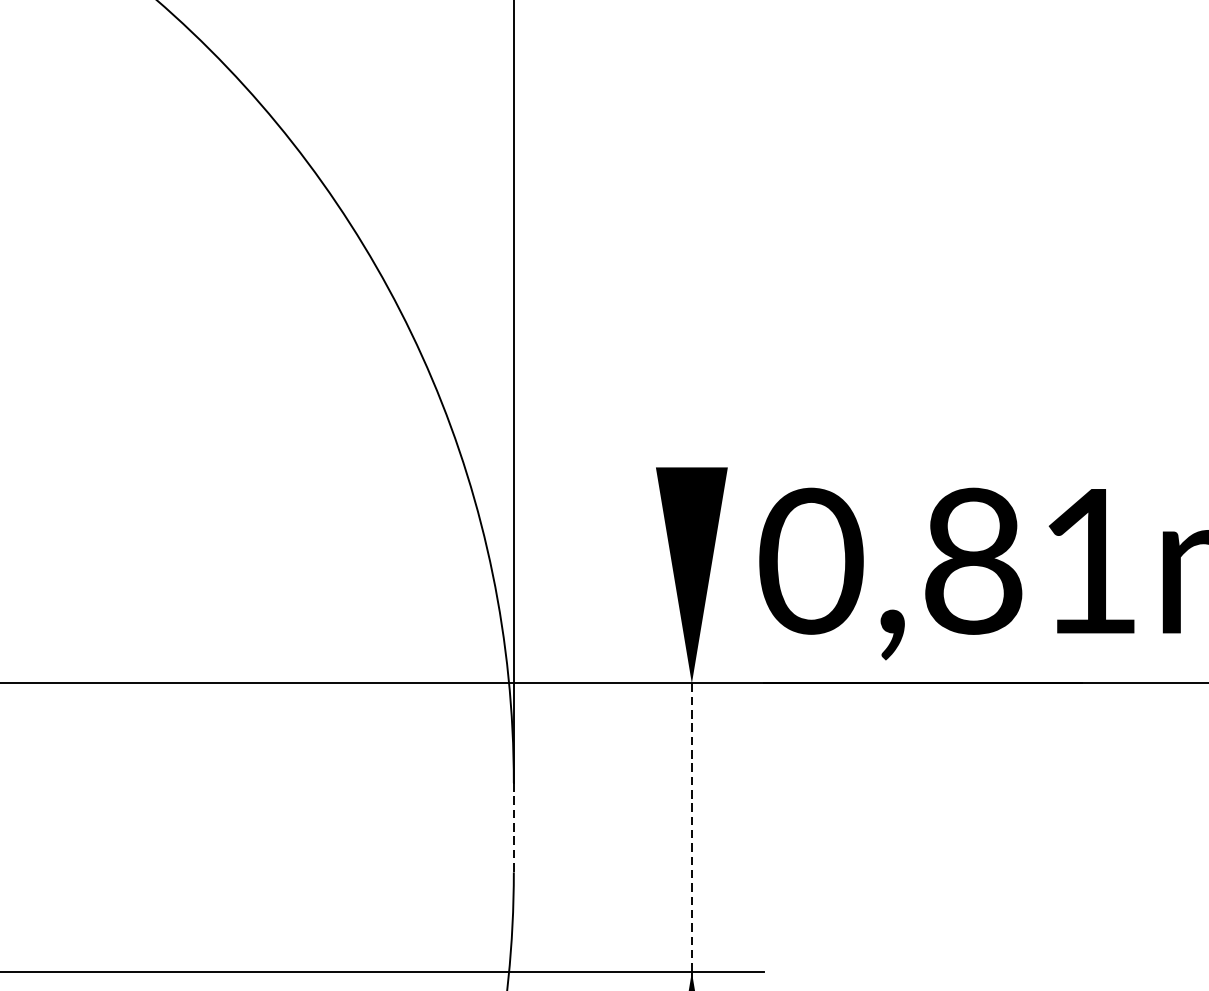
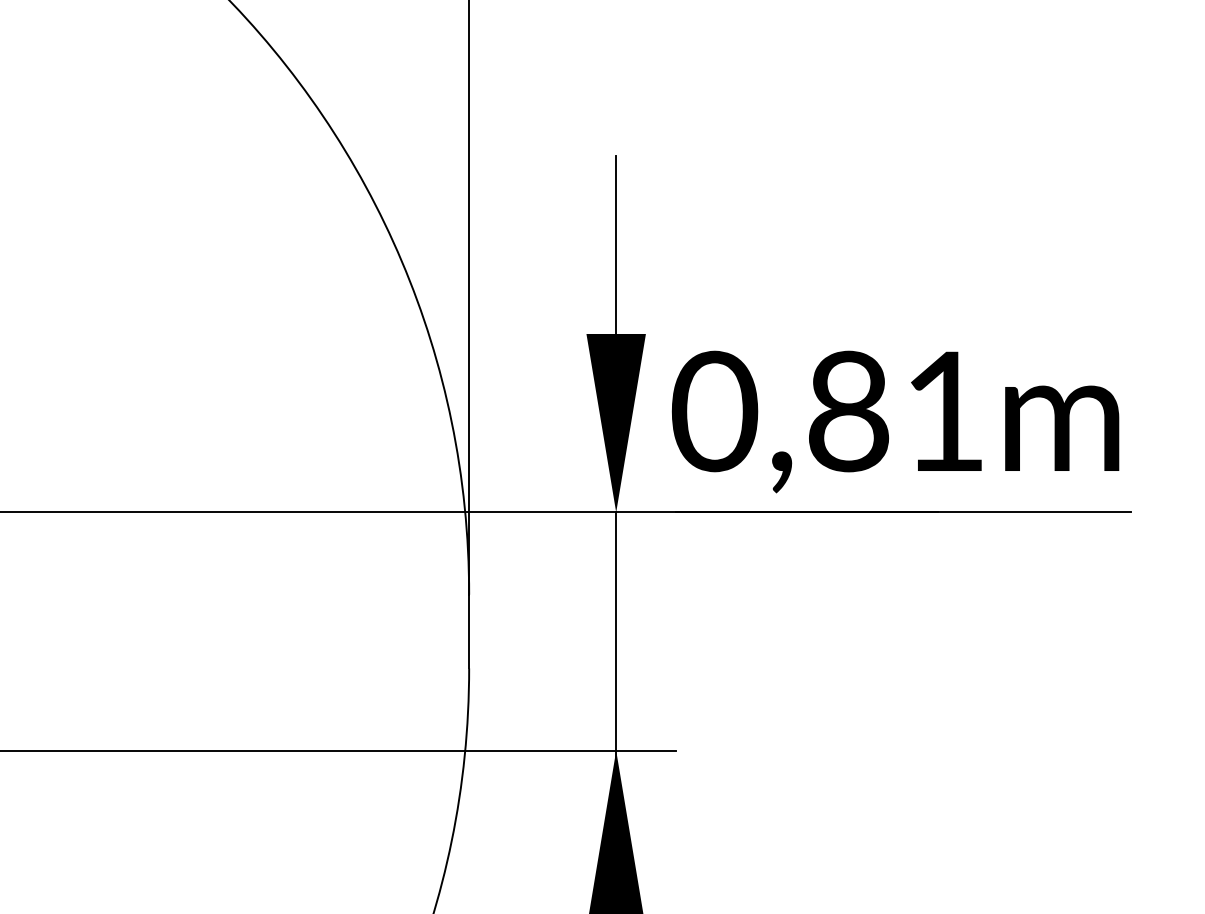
line: (692, 359) -> (616, 244), added
line: (514, 827) -> (469, 631), dashed -> solid
line: (692, 828) -> (616, 632), dashed -> solid

